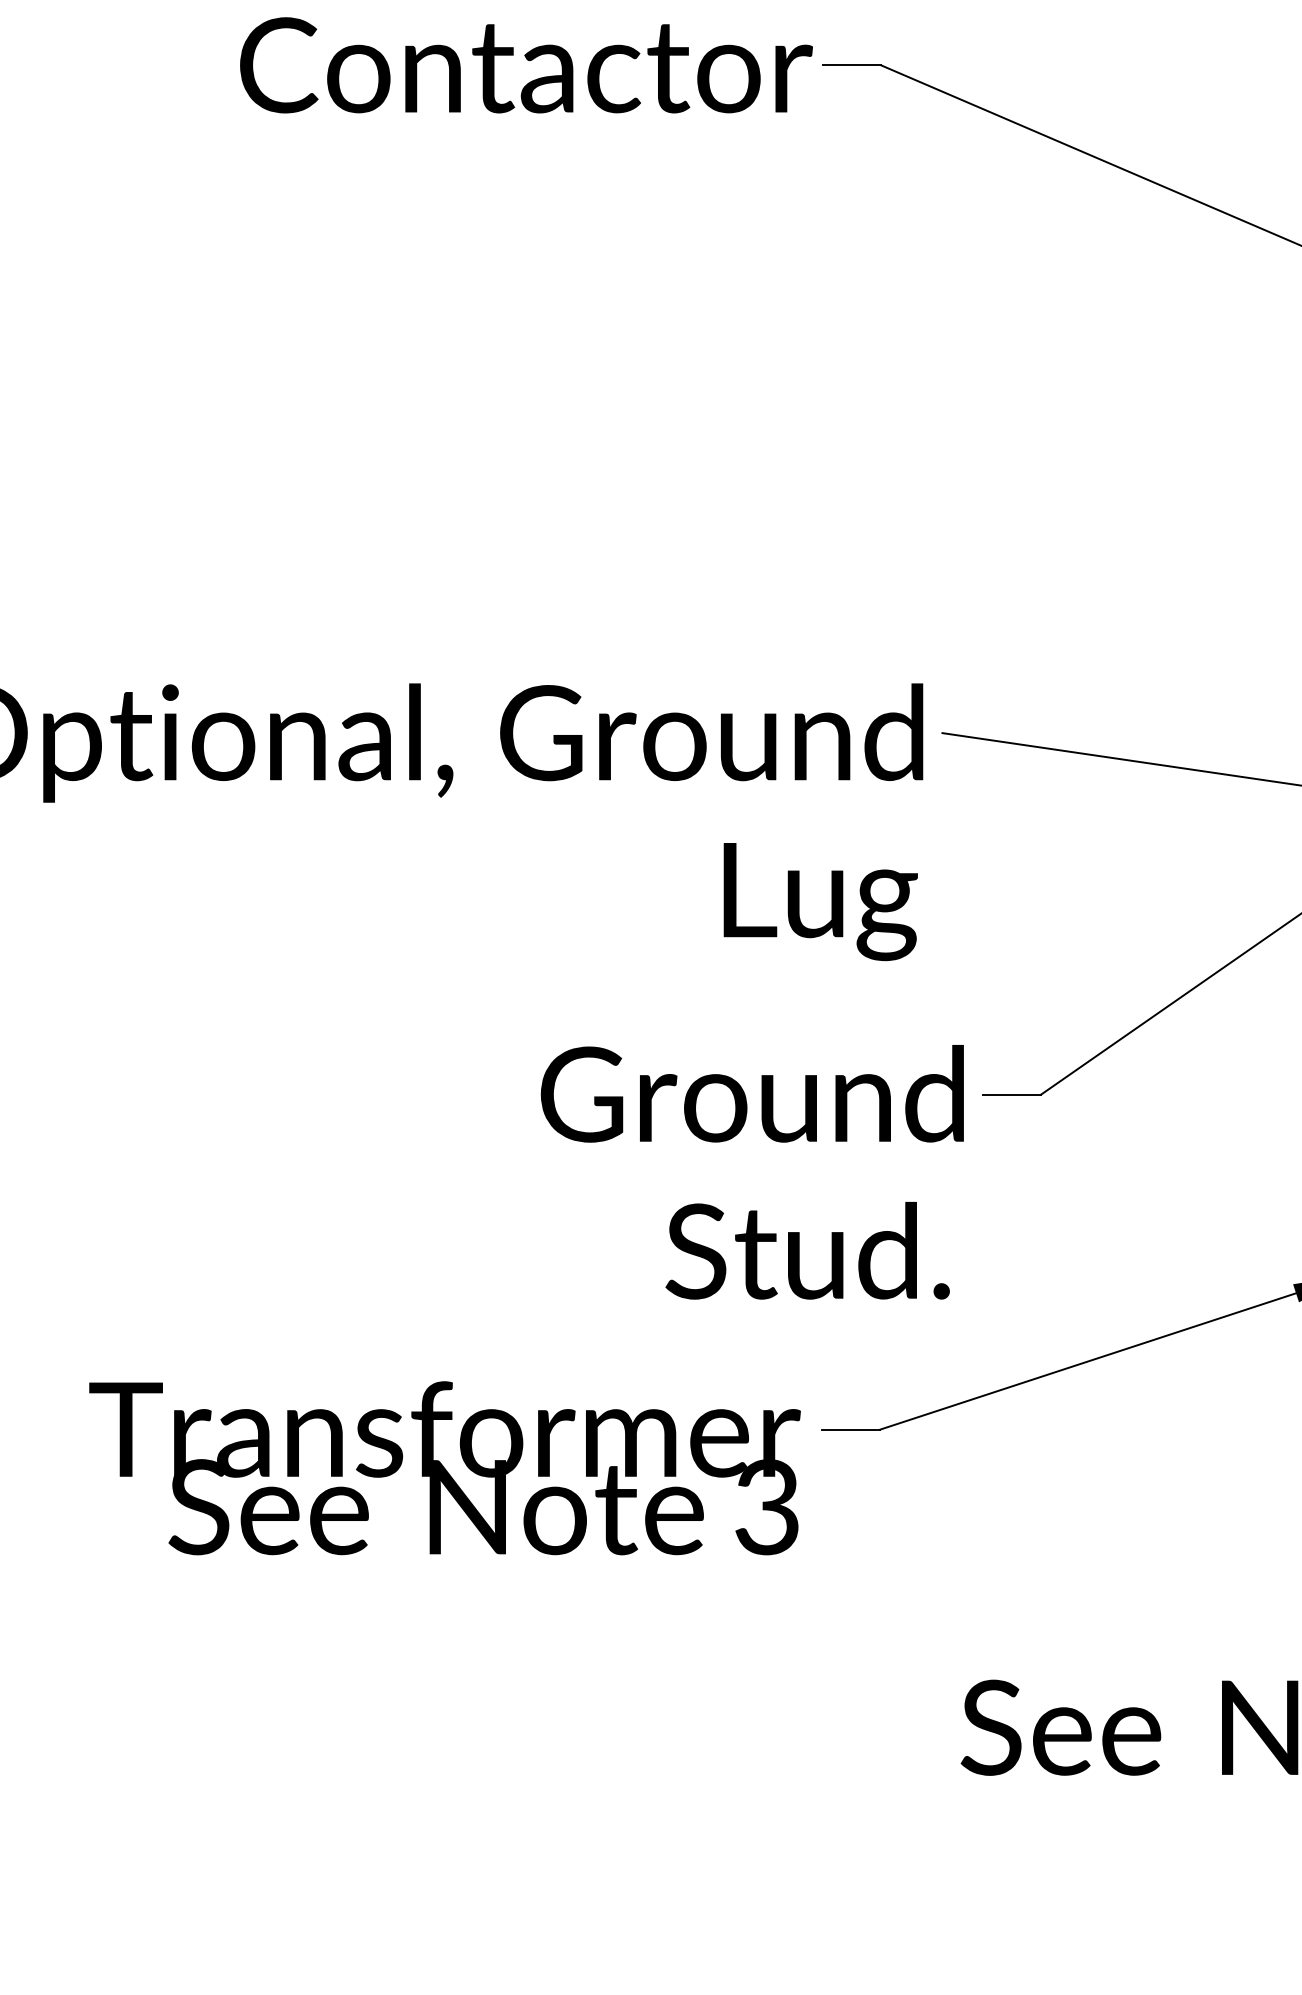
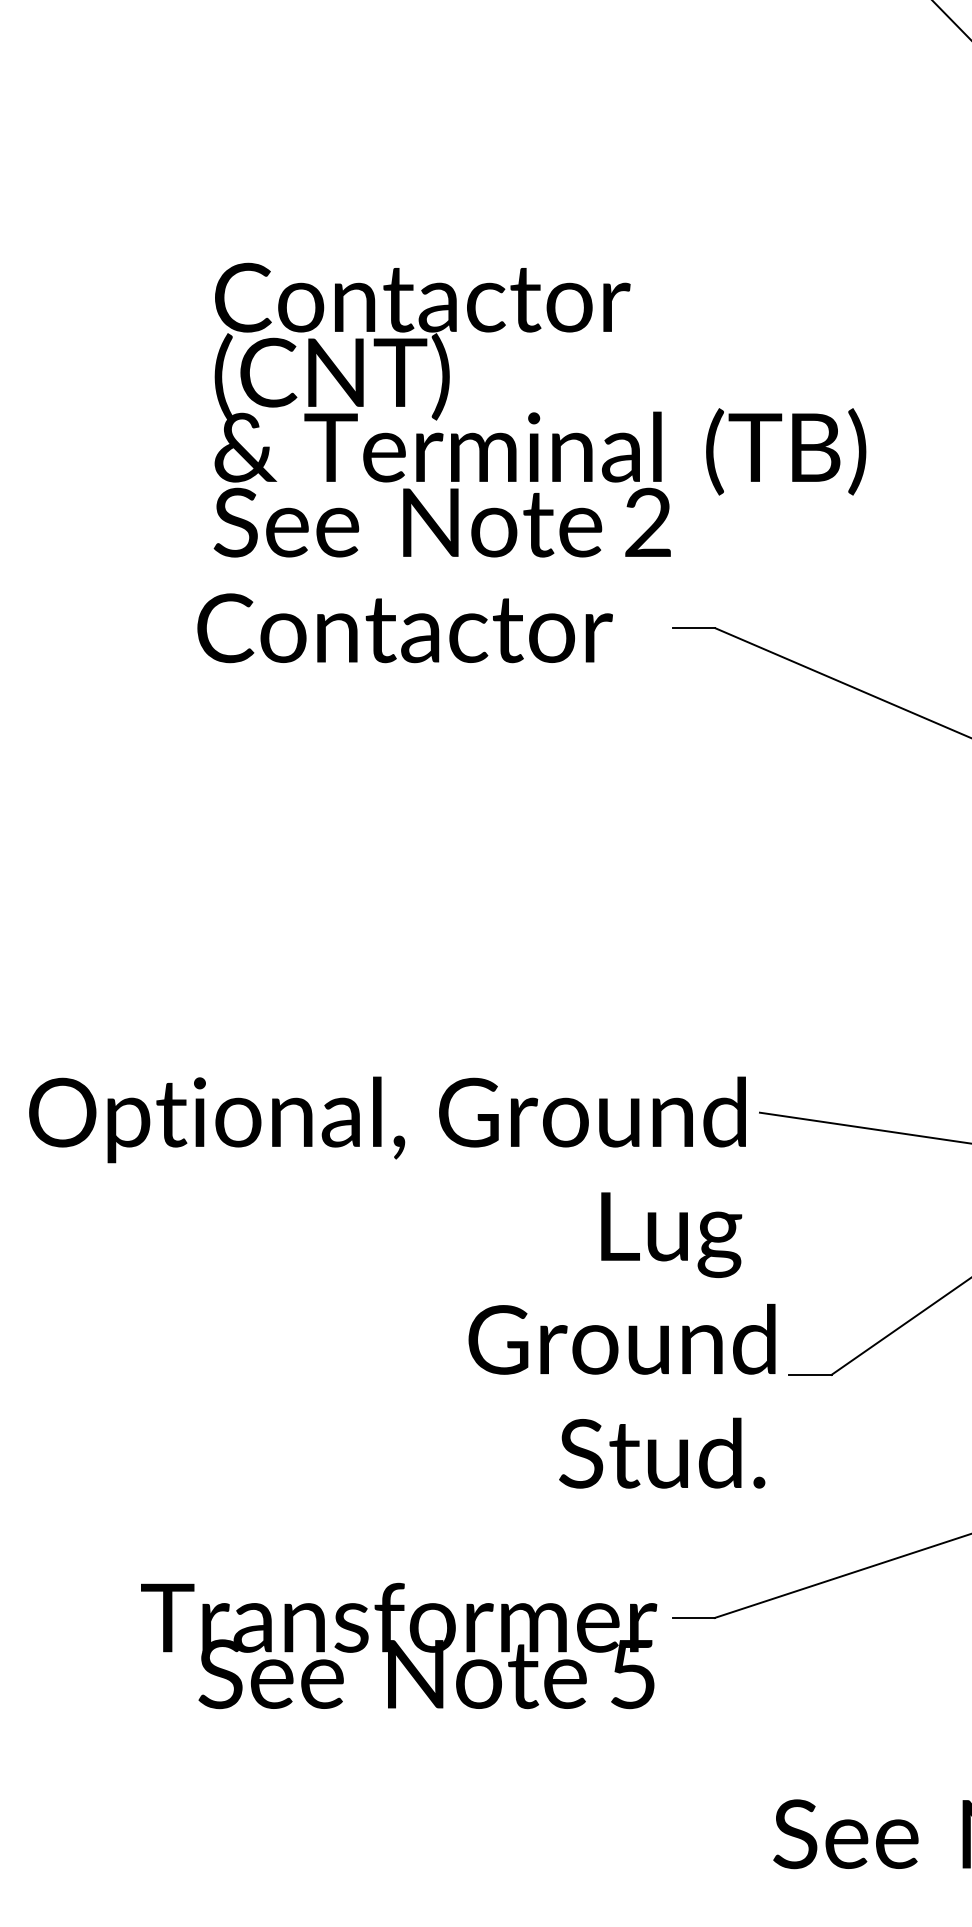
text: (525, 65) -> (404, 628), moved
text: (751, 1172) -> (621, 1396), moved
text: (766, 1507) -> (632, 1674), 3 -> 5

